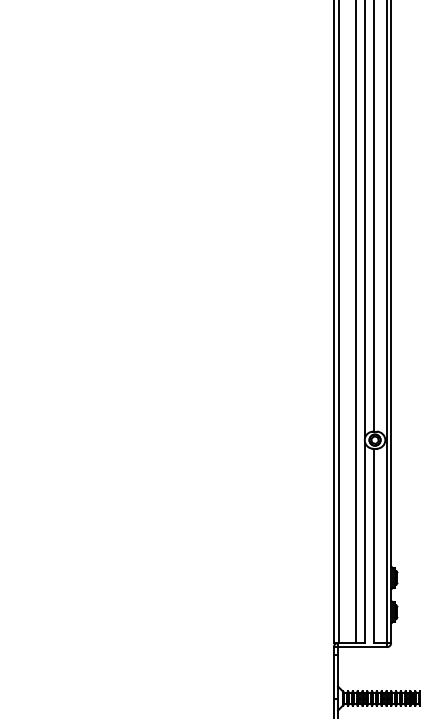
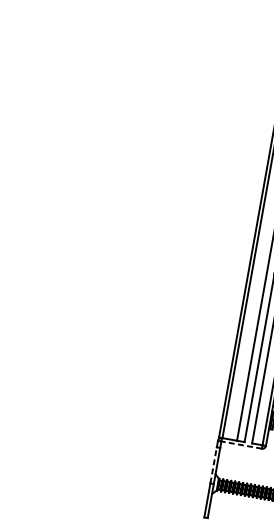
line: (362, 647) -> (241, 445), solid -> dashed
line: (333, 676) -> (213, 465), solid -> dashed

